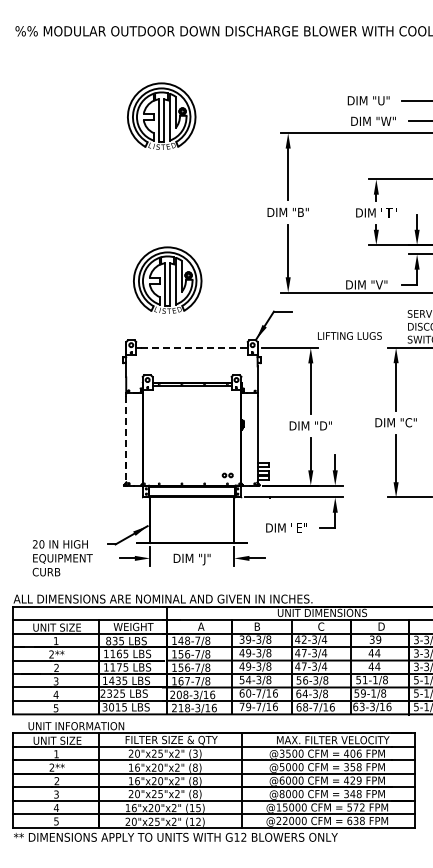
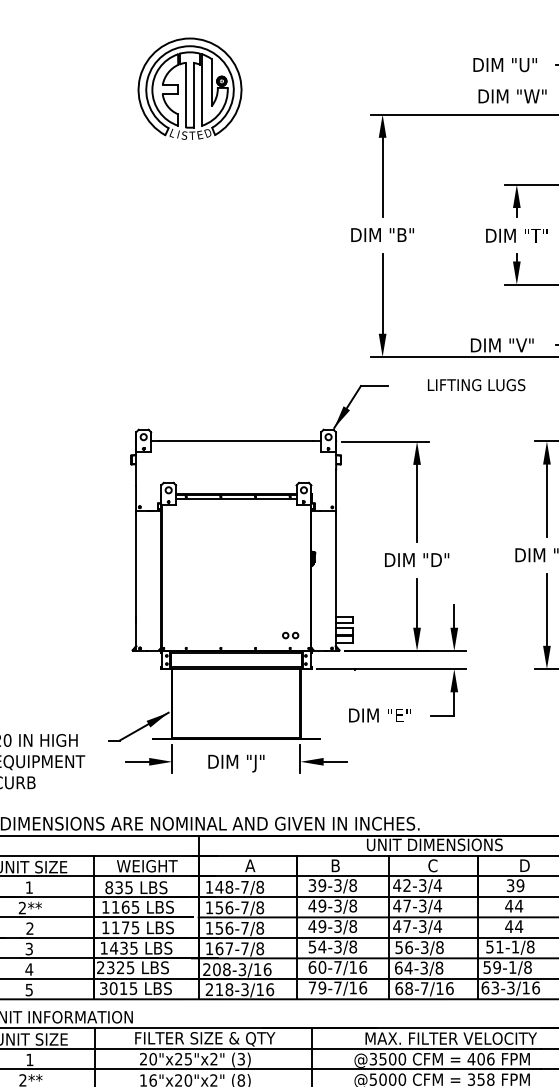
part: (167, 279) -> (198, 337), removed
text: (349, 335) -> (475, 384), moved
line: (191, 347) -> (235, 440), dashed -> solid
line: (126, 440) -> (136, 582), dashed -> solid

